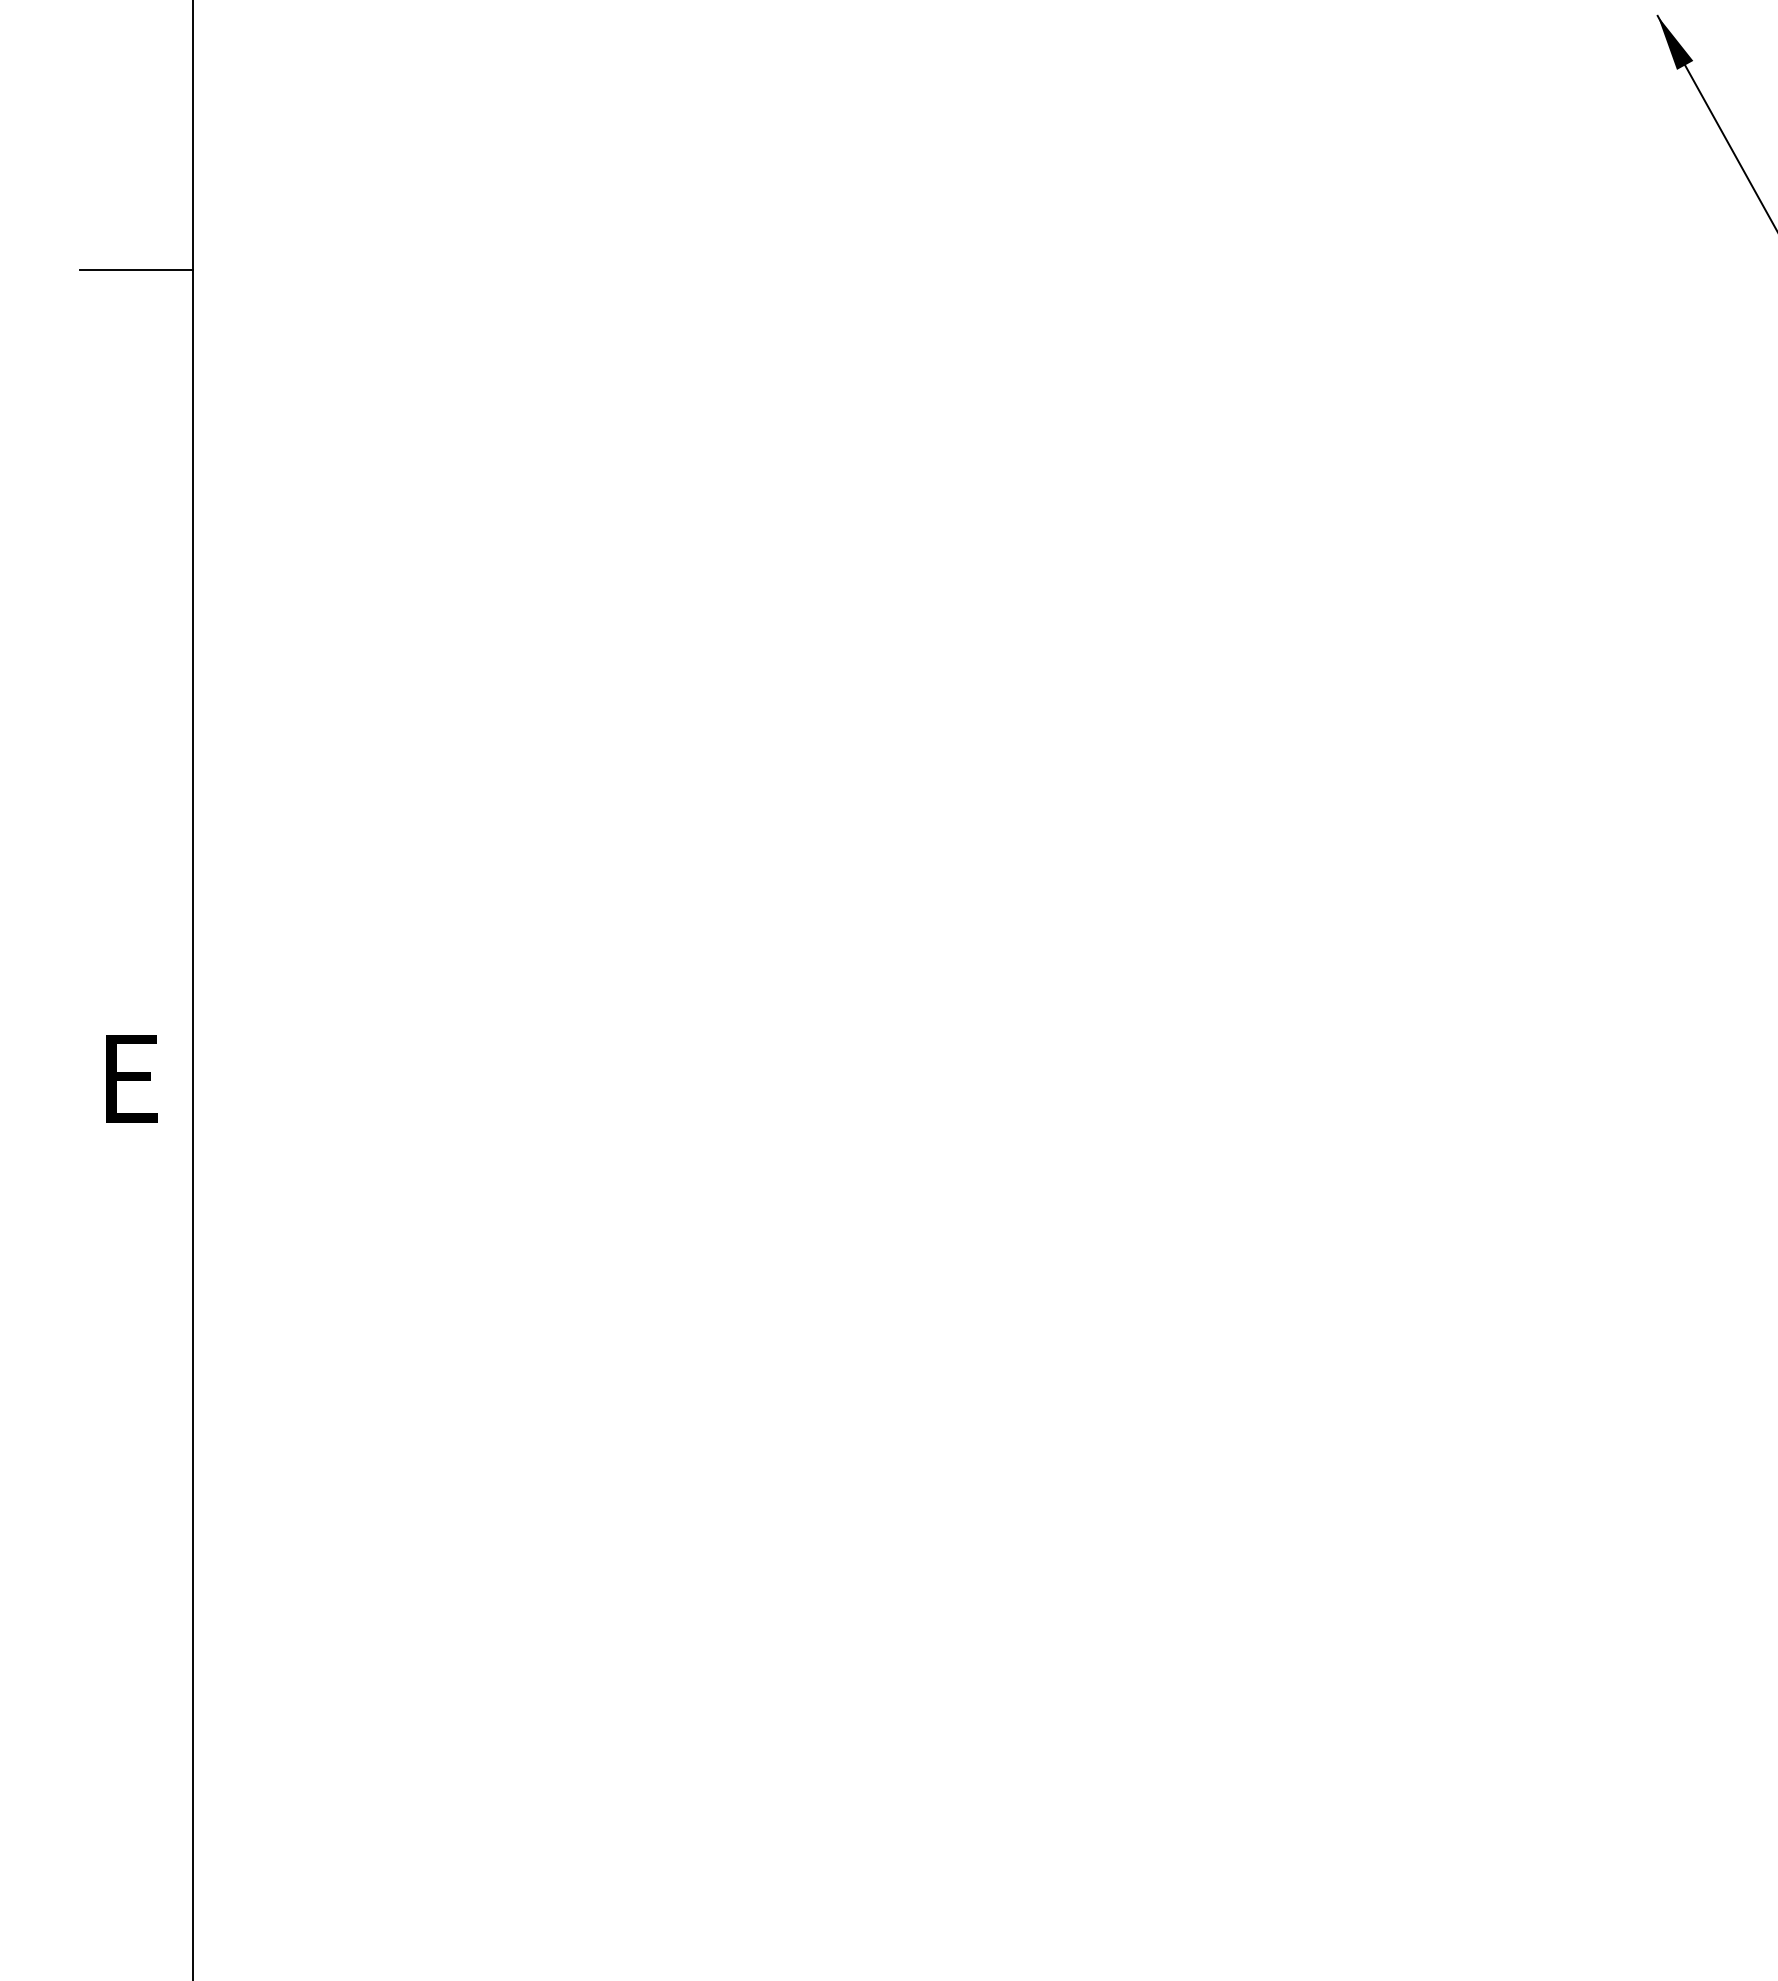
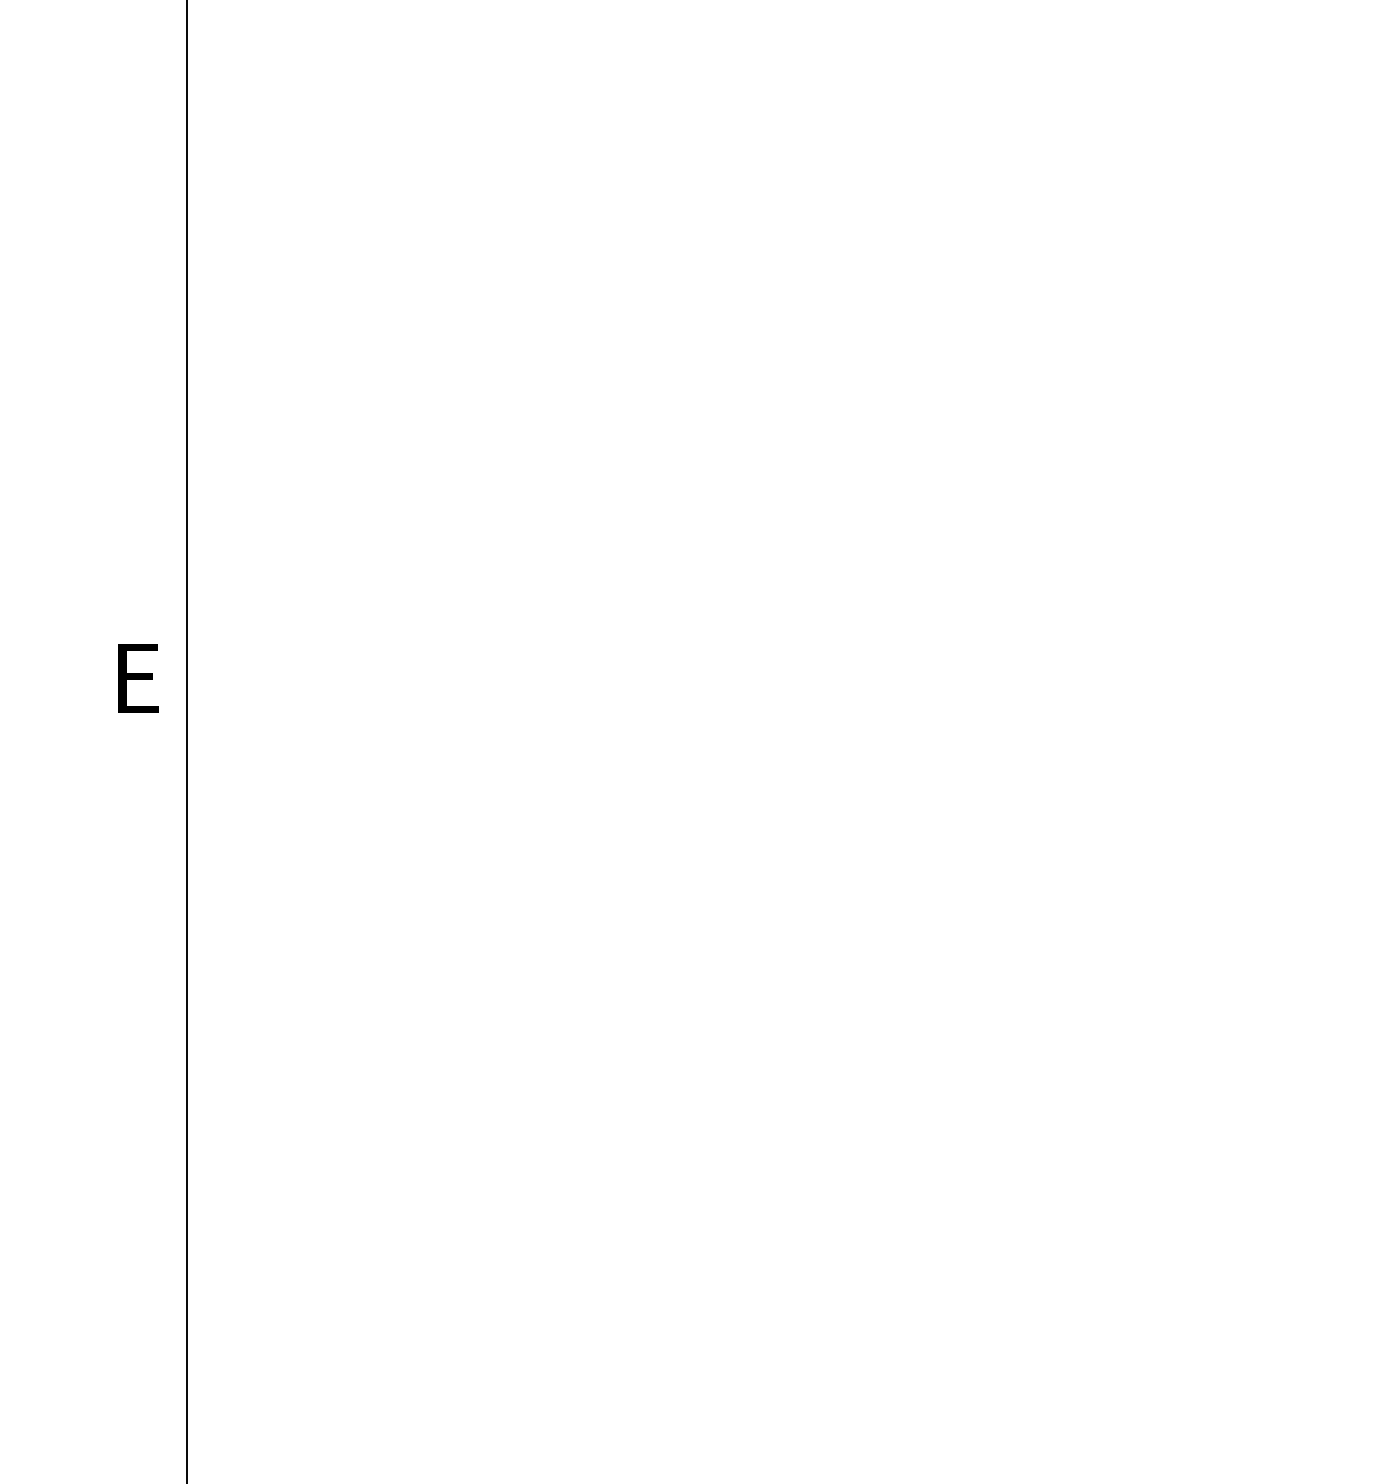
line: (136, 269) -> (141, 39), removed

